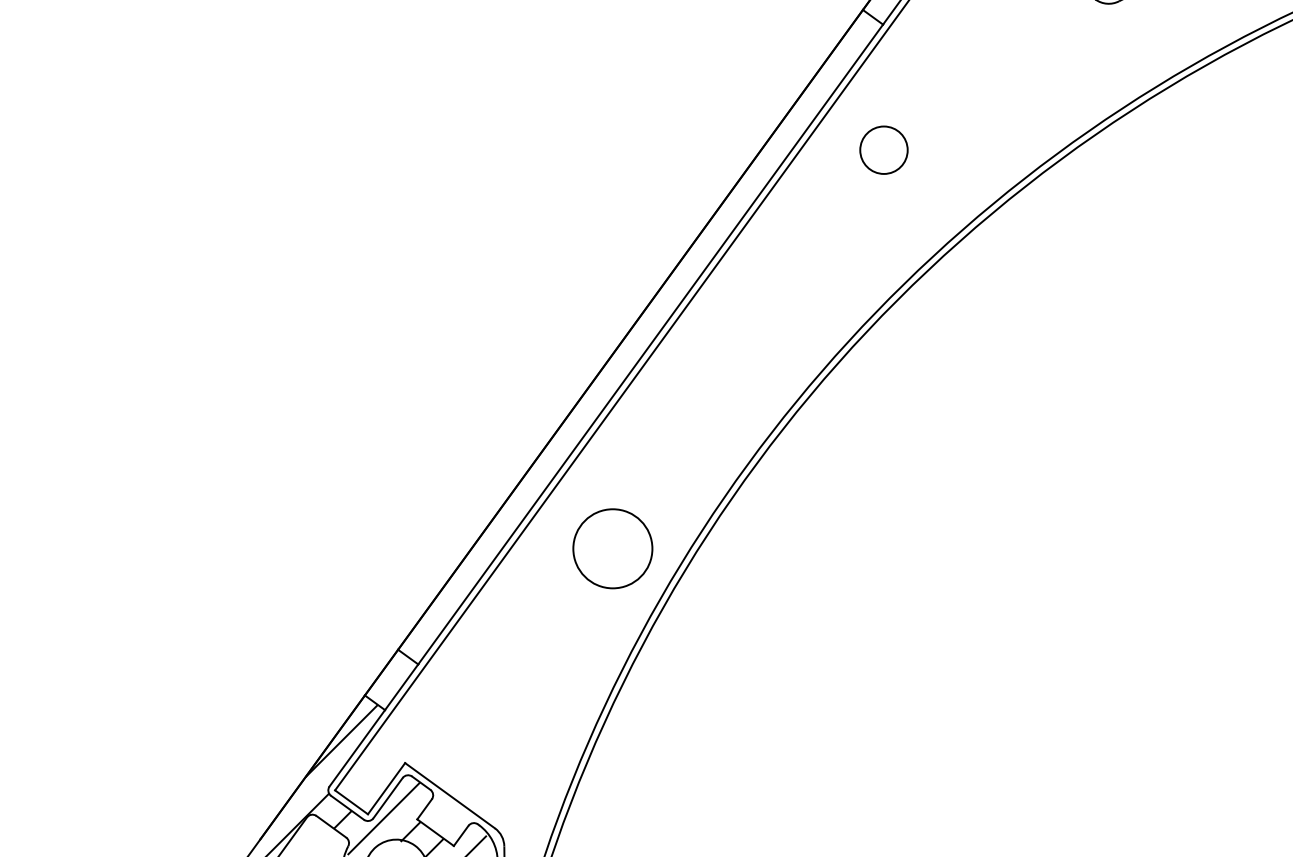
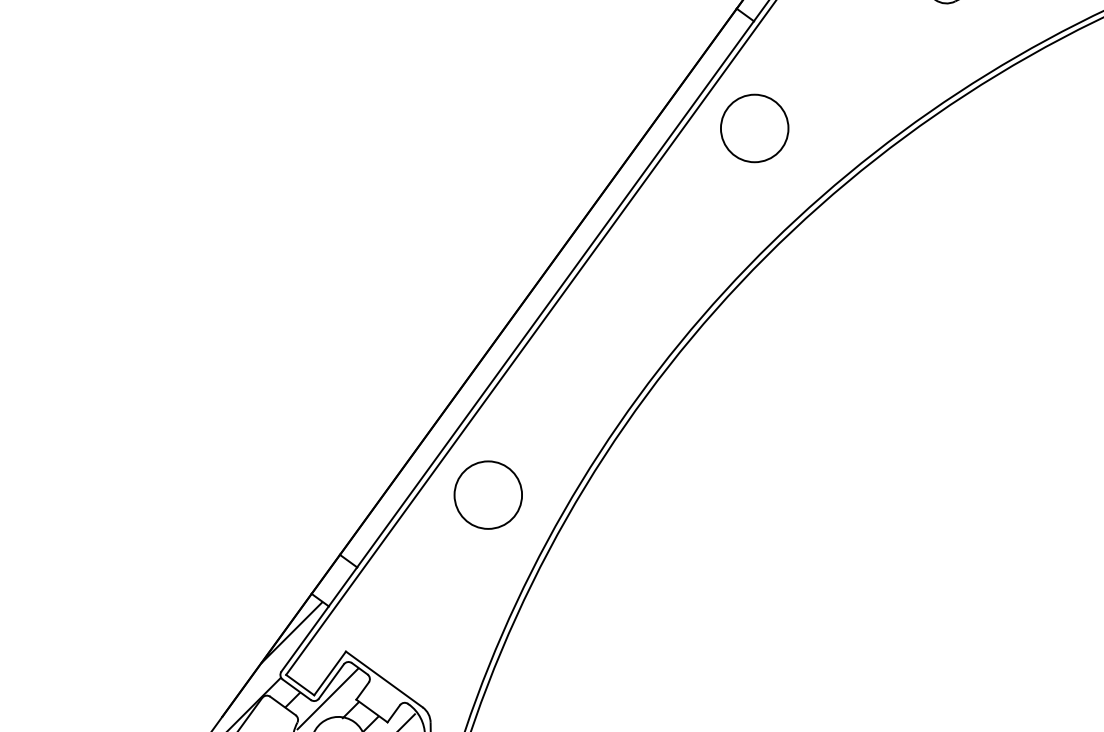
circle: (883, 149) -> (754, 127), size x1.67
circle: (612, 548) -> (487, 494), moved

